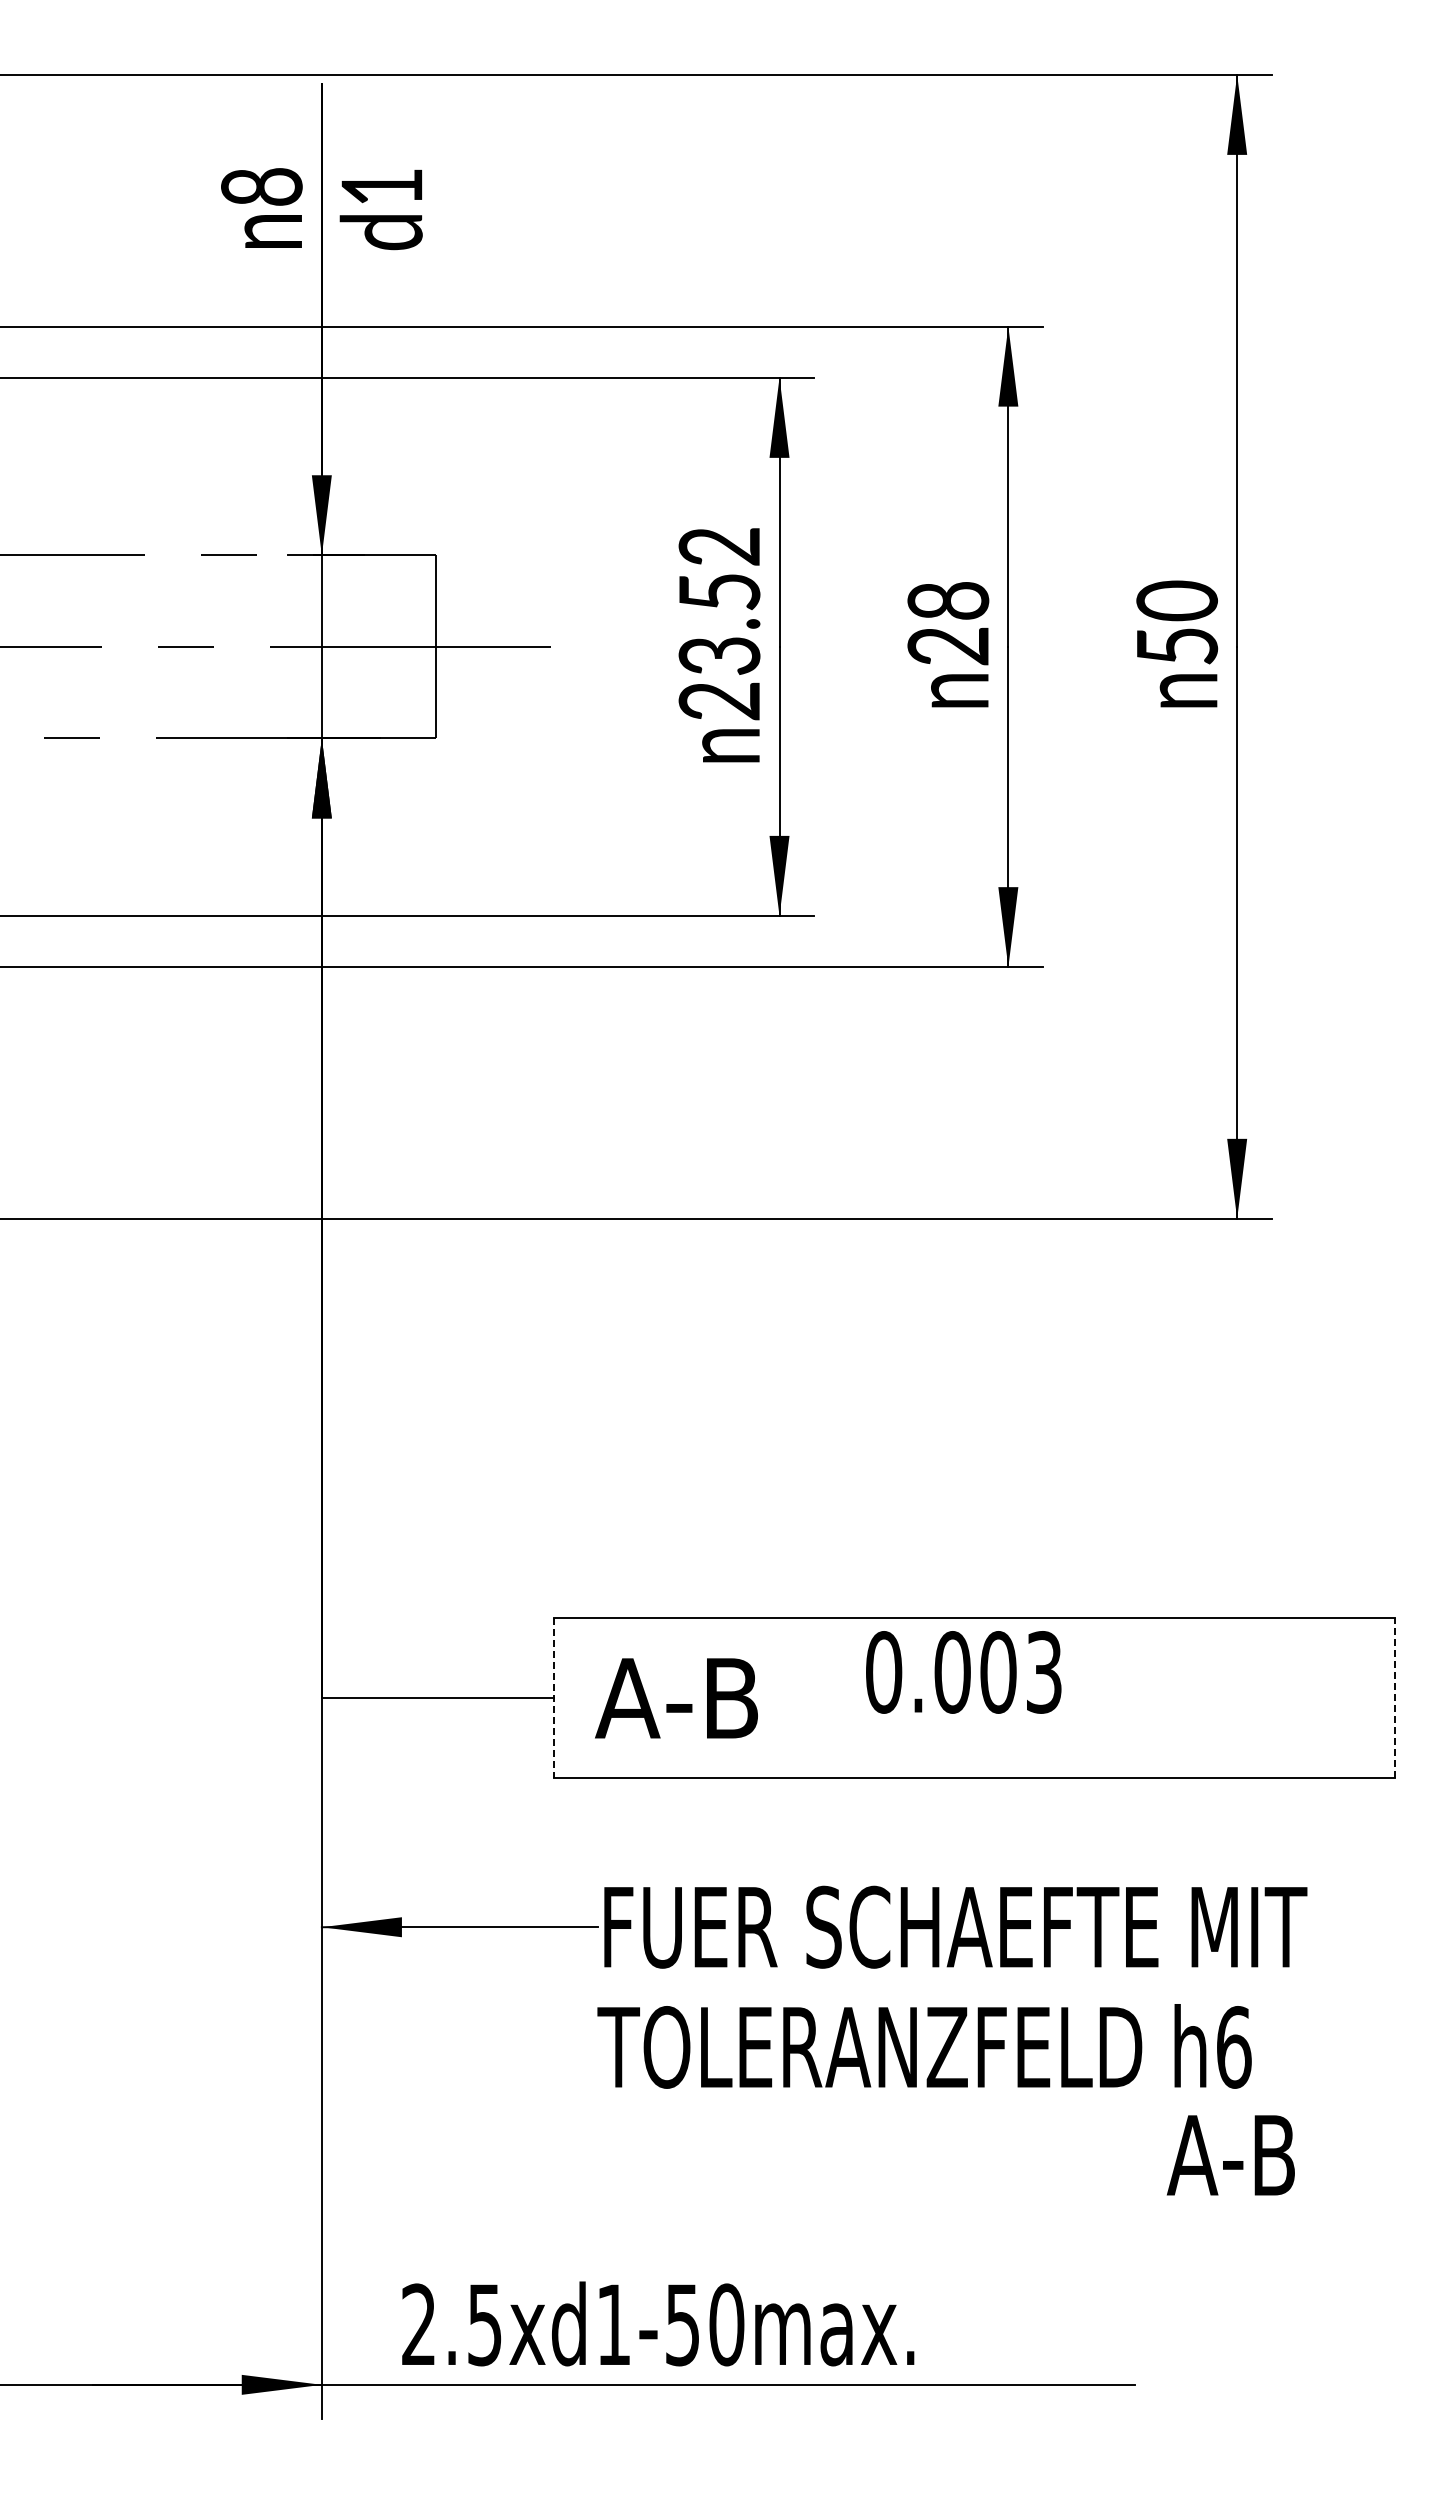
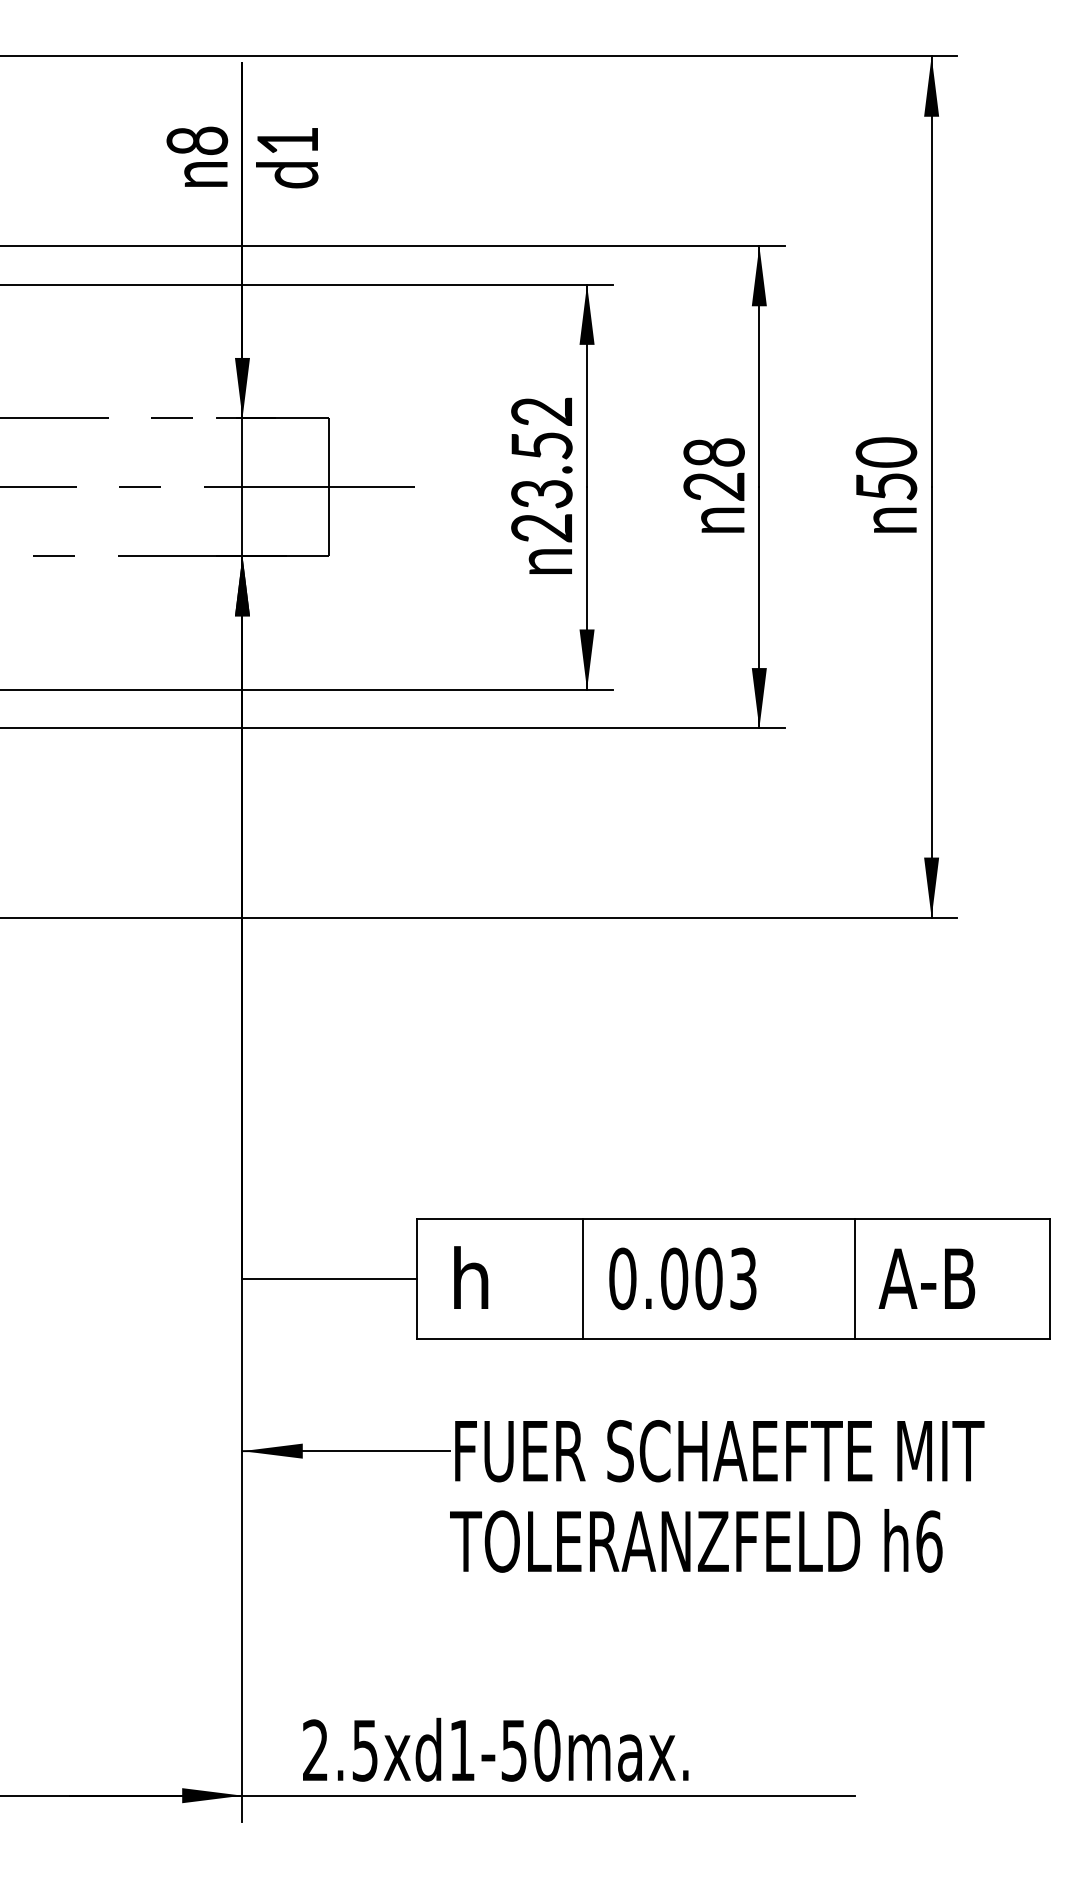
text: (963, 1672) -> (682, 1278), moved
text: (676, 1696) -> (509, 1277), A-B -> h
line: (1394, 1697) -> (1050, 1278), dashed -> solid
line: (553, 1698) -> (416, 1278), dashed -> solid
line: (774, 1698) -> (583, 1278), added
line: (1136, 1698) -> (855, 1278), added
text: (1230, 2155) -> (926, 1278), moved

